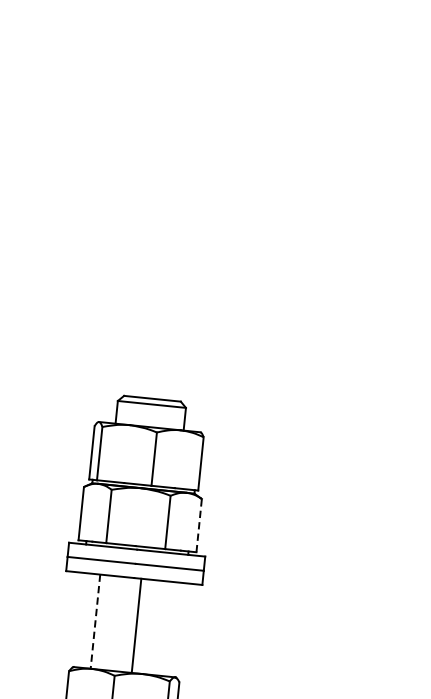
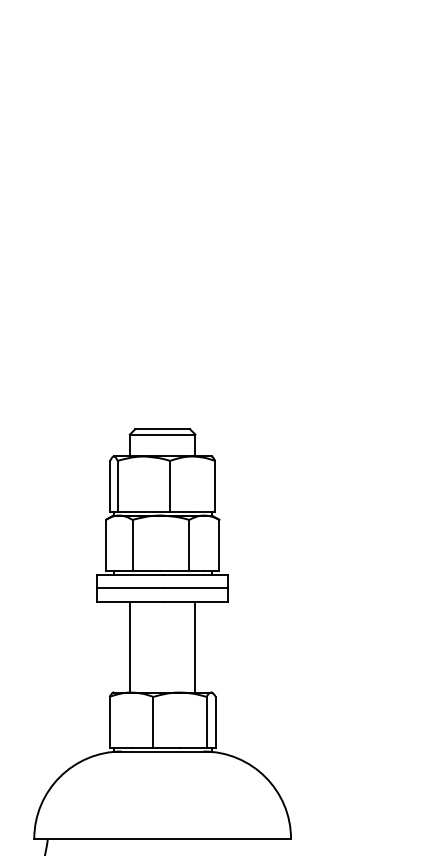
line: (199, 525) -> (219, 545), dashed -> solid
line: (95, 621) -> (129, 647), dashed -> solid
line: (136, 625) -> (195, 646), moved

